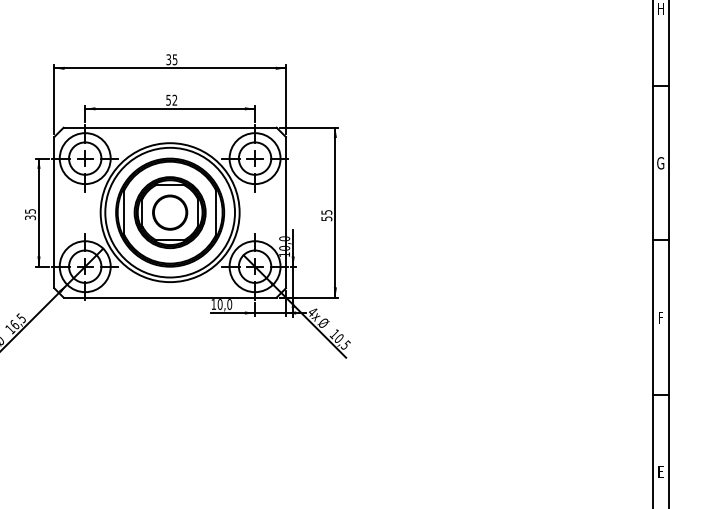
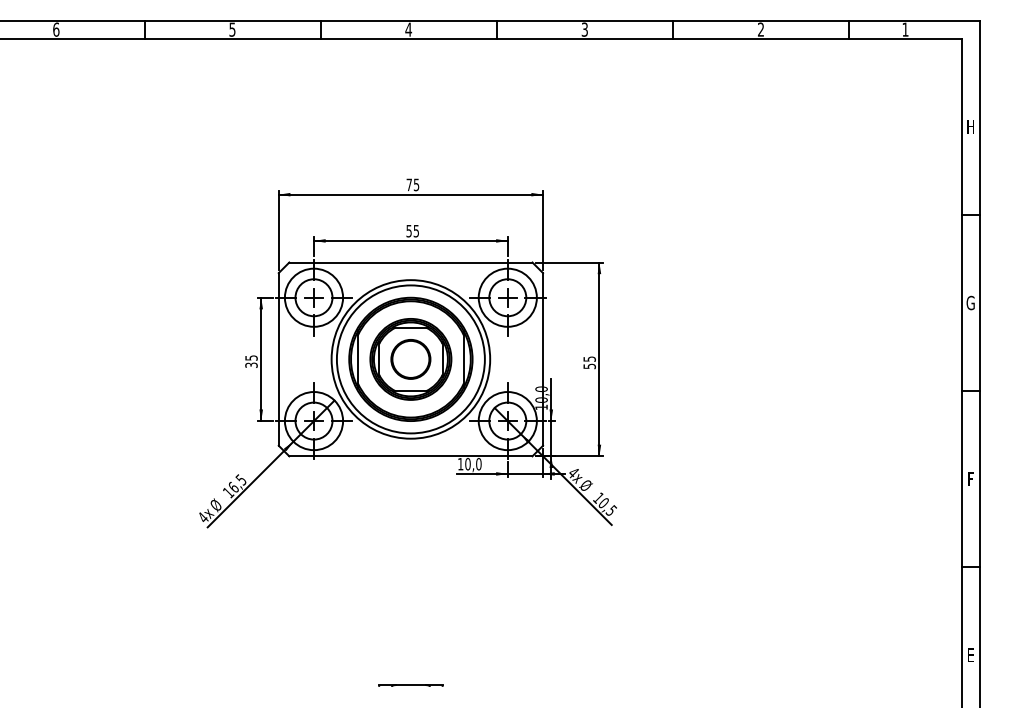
text: (168, 59) -> (408, 184), 35 -> 75
text: (174, 99) -> (415, 230), 52 -> 55
line: (169, 498) -> (410, 685), added

